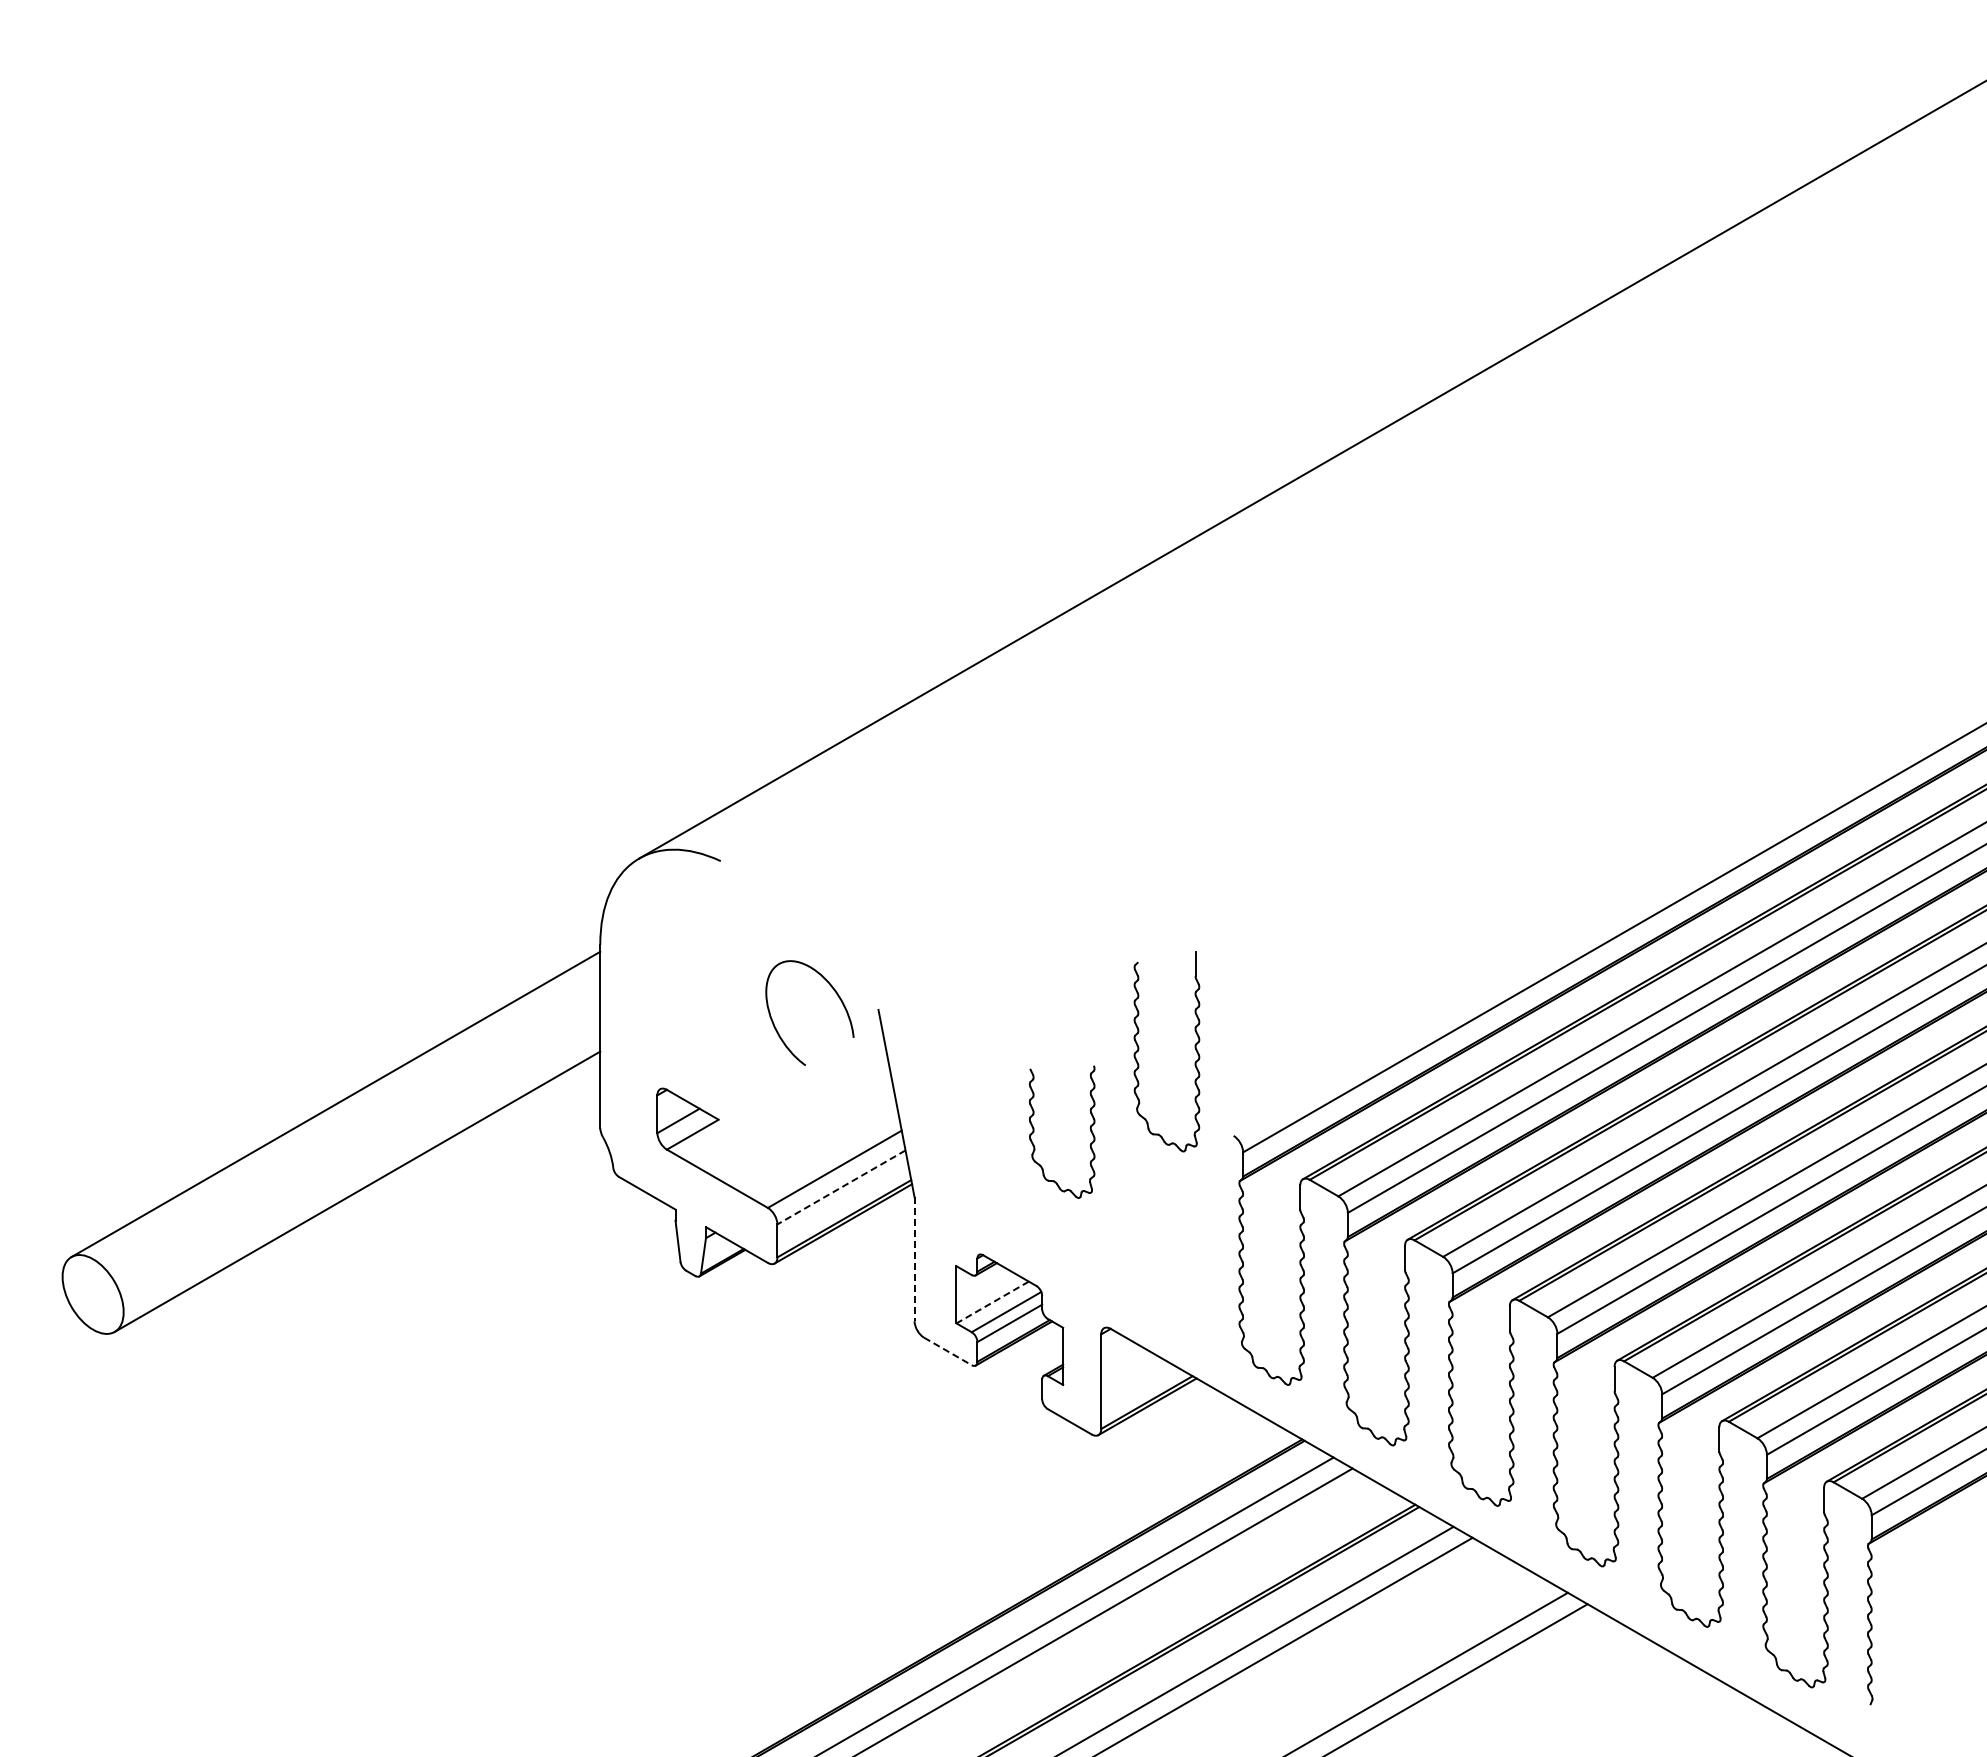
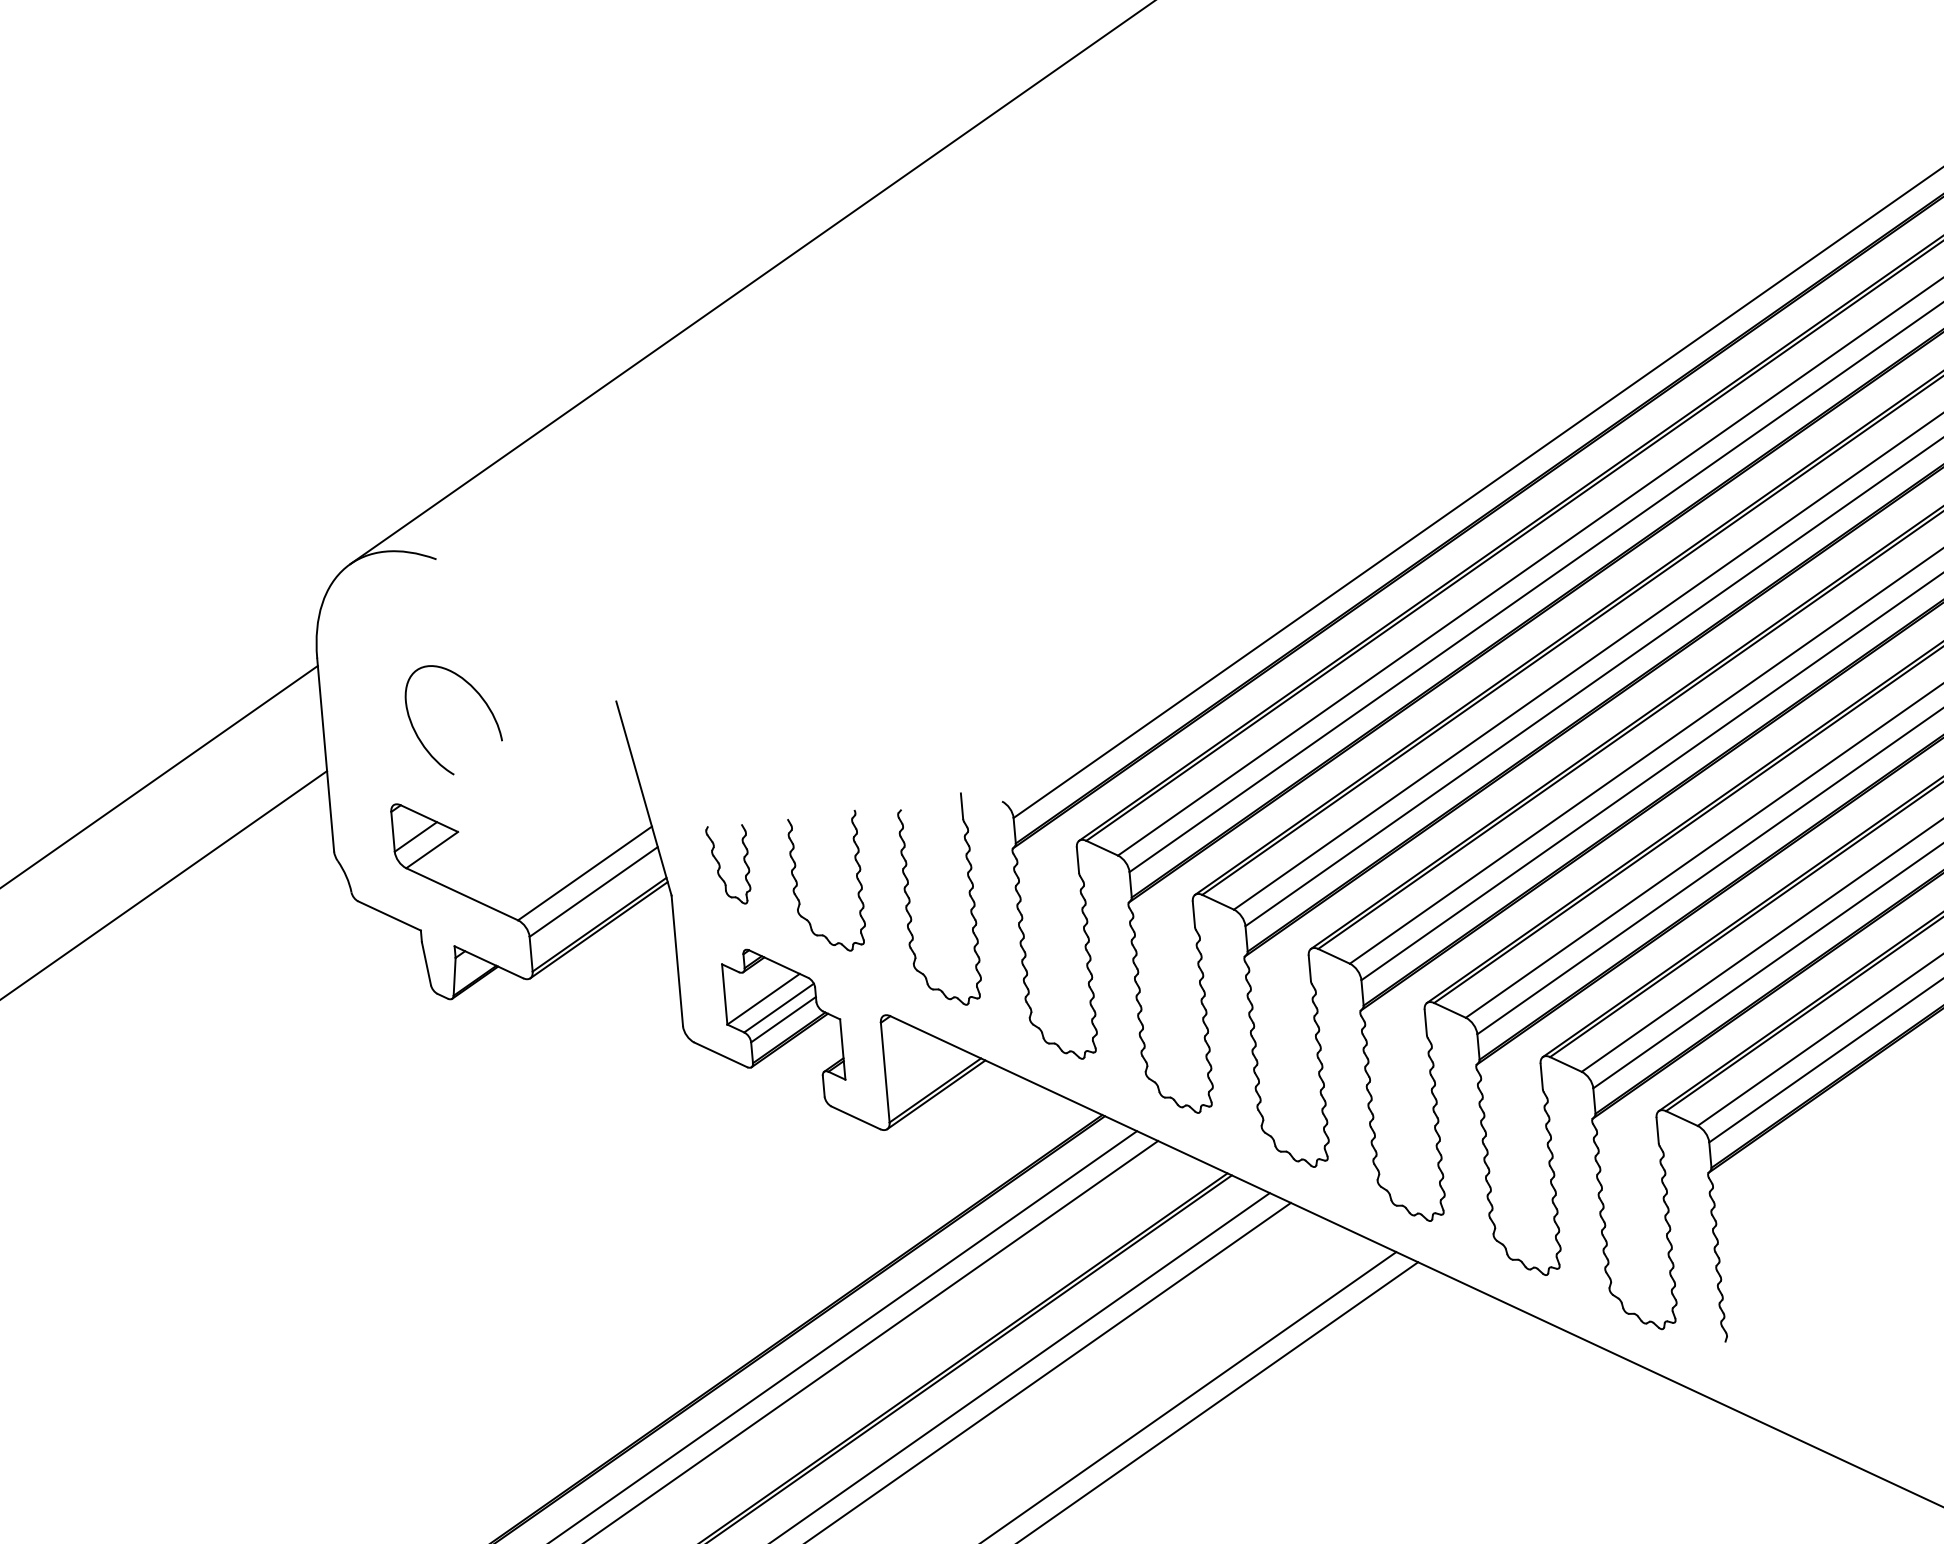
curve: (837, 996) -> (481, 699), moved
part: (1139, 1049) -> (910, 901), moved
part: (1089, 1127) -> (855, 875), moved
part: (963, 1173) -> (720, 866), added
line: (841, 1187) -> (593, 892), dashed -> solid
line: (914, 1259) -> (677, 961), dashed -> solid
line: (992, 1302) -> (763, 999), dashed -> solid
line: (948, 1351) -> (721, 1054), dashed -> solid

